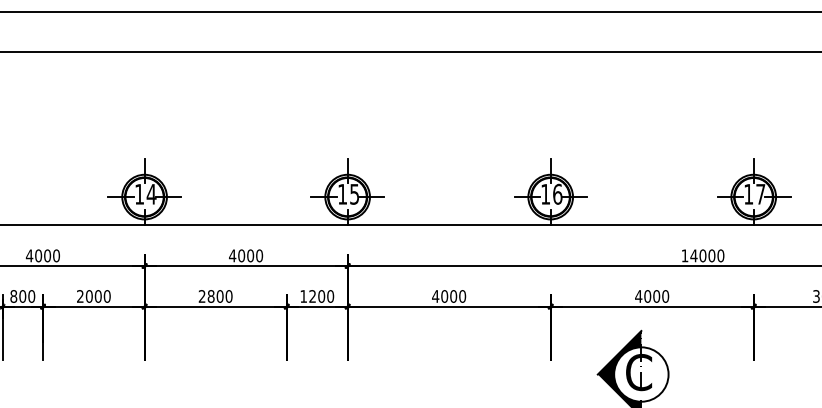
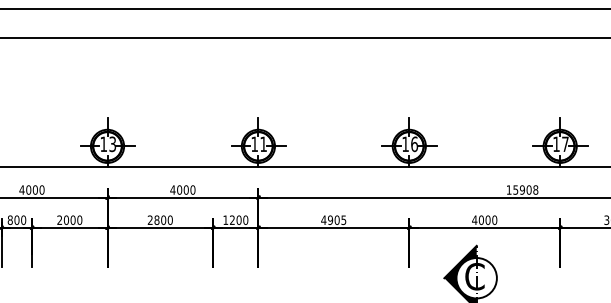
text: (151, 194) -> (112, 144), 14 -> 13
text: (354, 194) -> (263, 144), 15 -> 11
text: (707, 255) -> (525, 189), 14000 -> 15908
text: (454, 295) -> (337, 219), 4000 -> 4905

